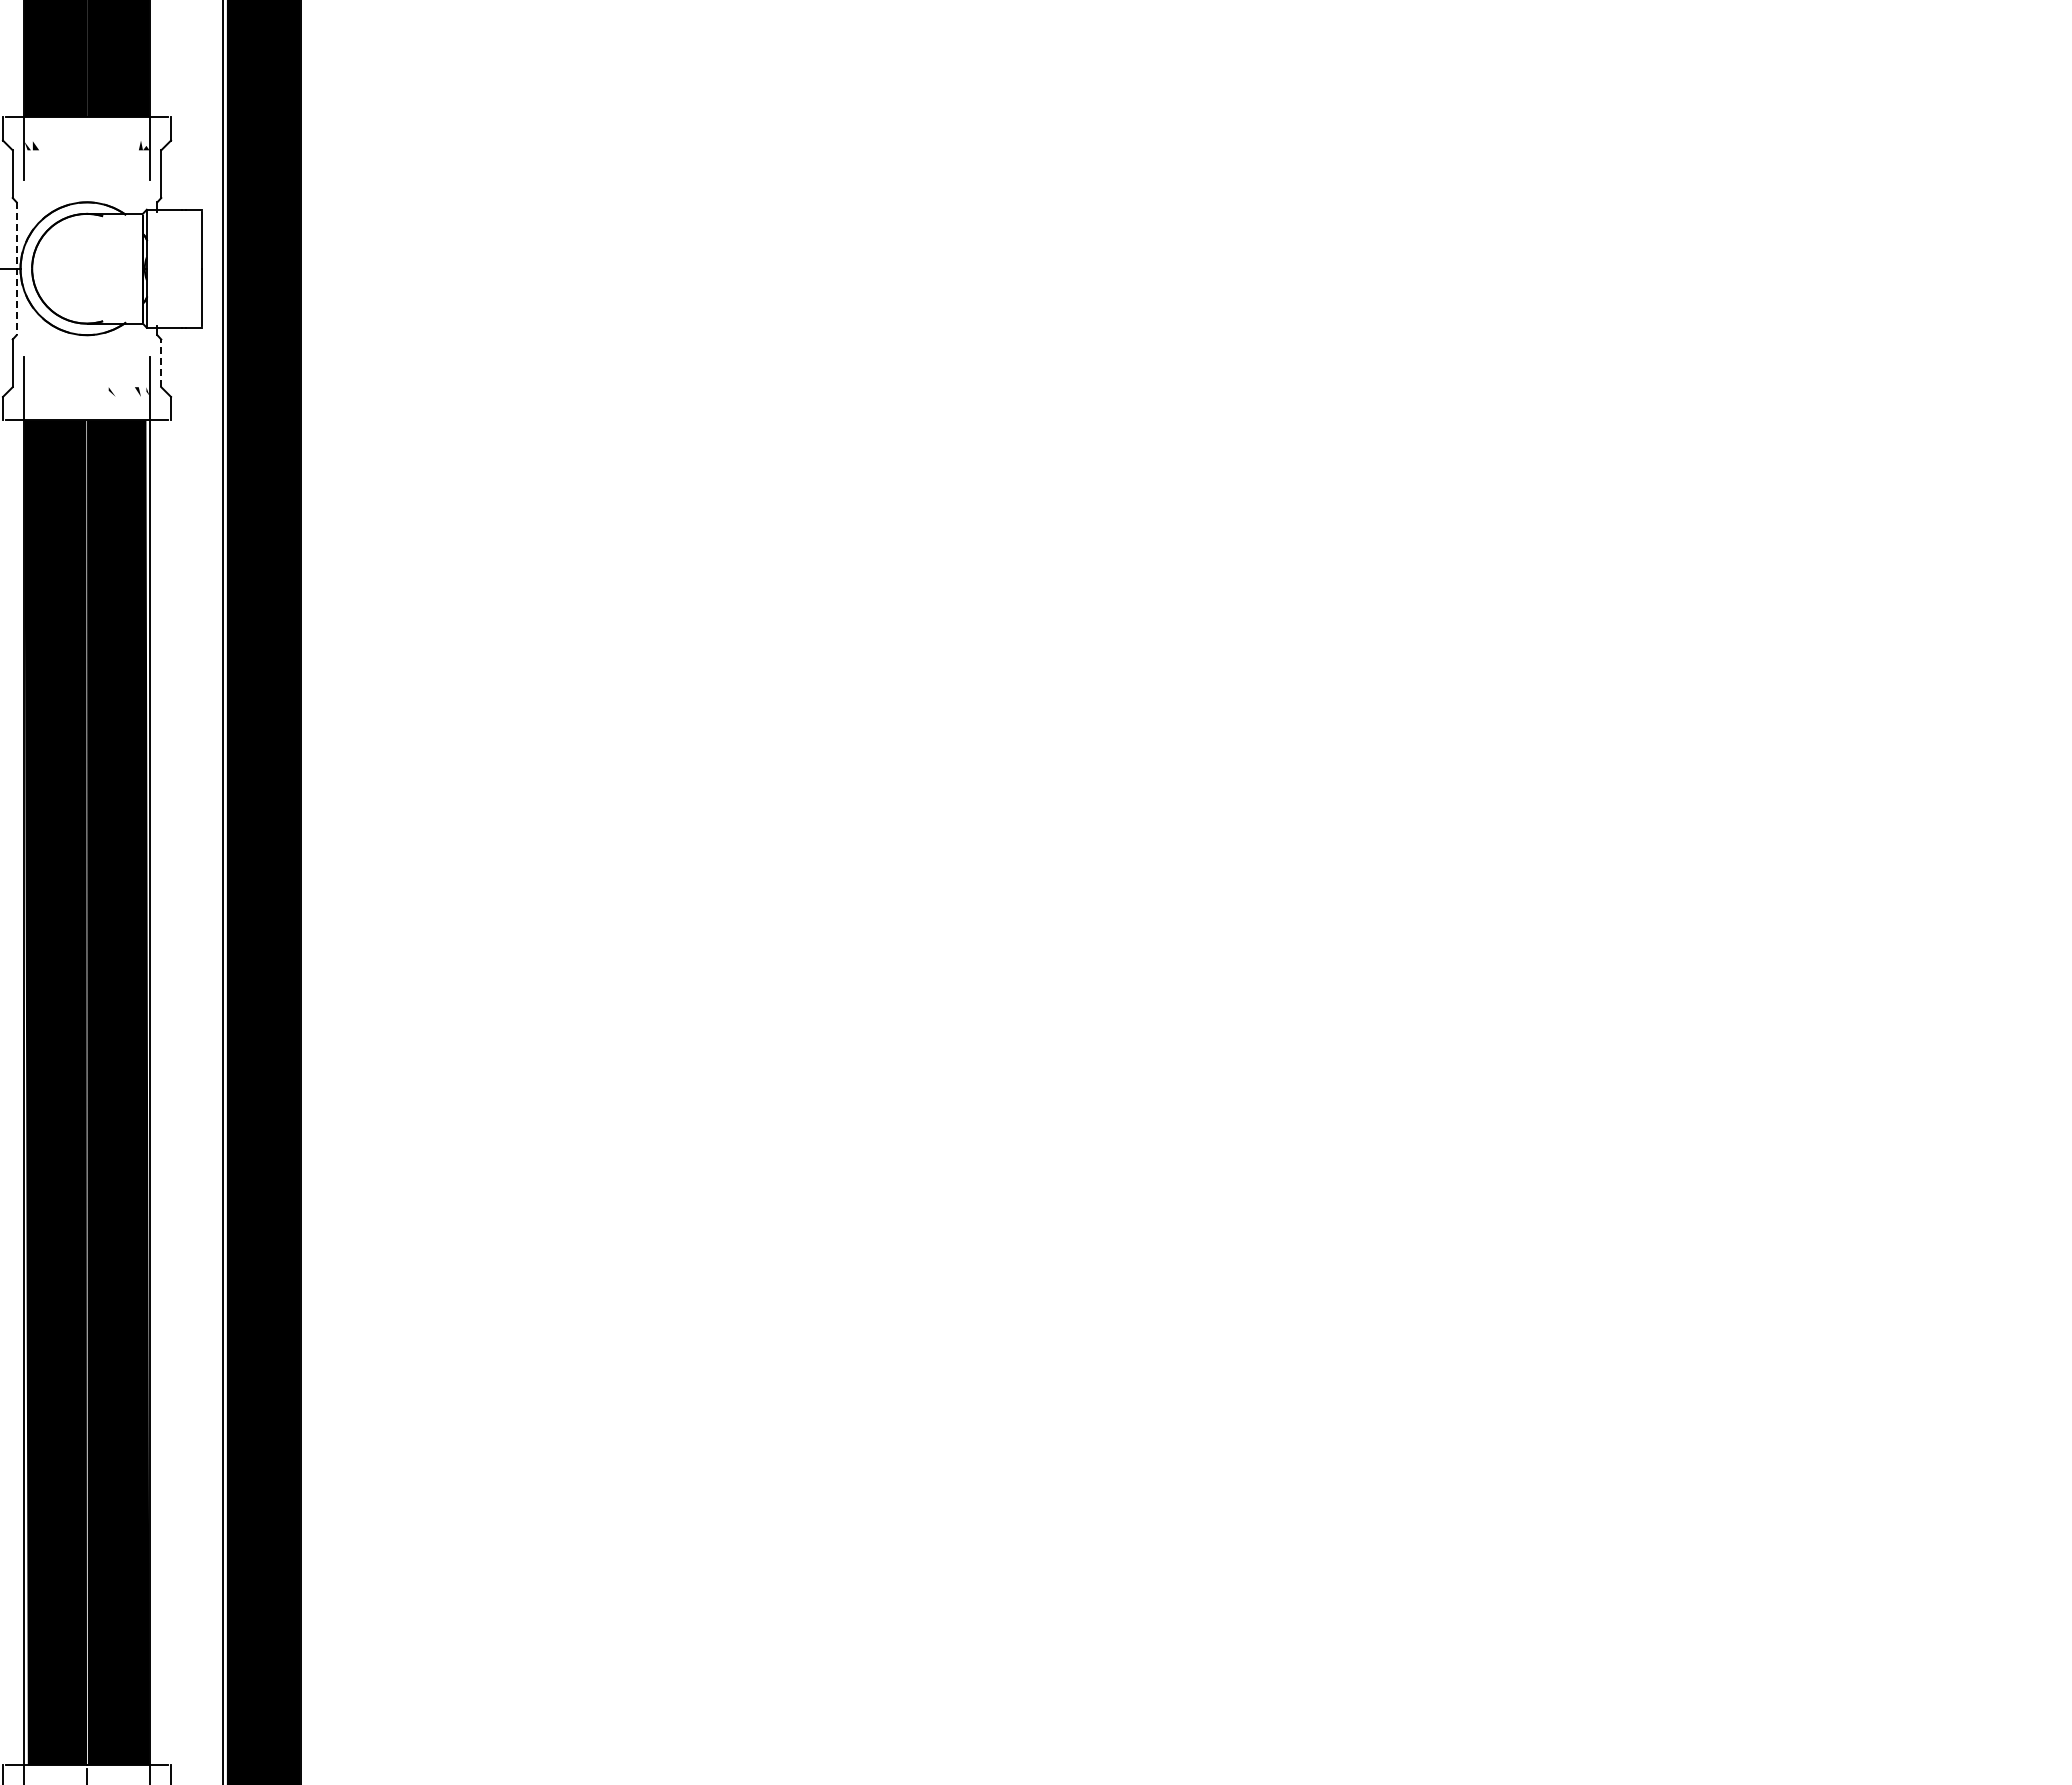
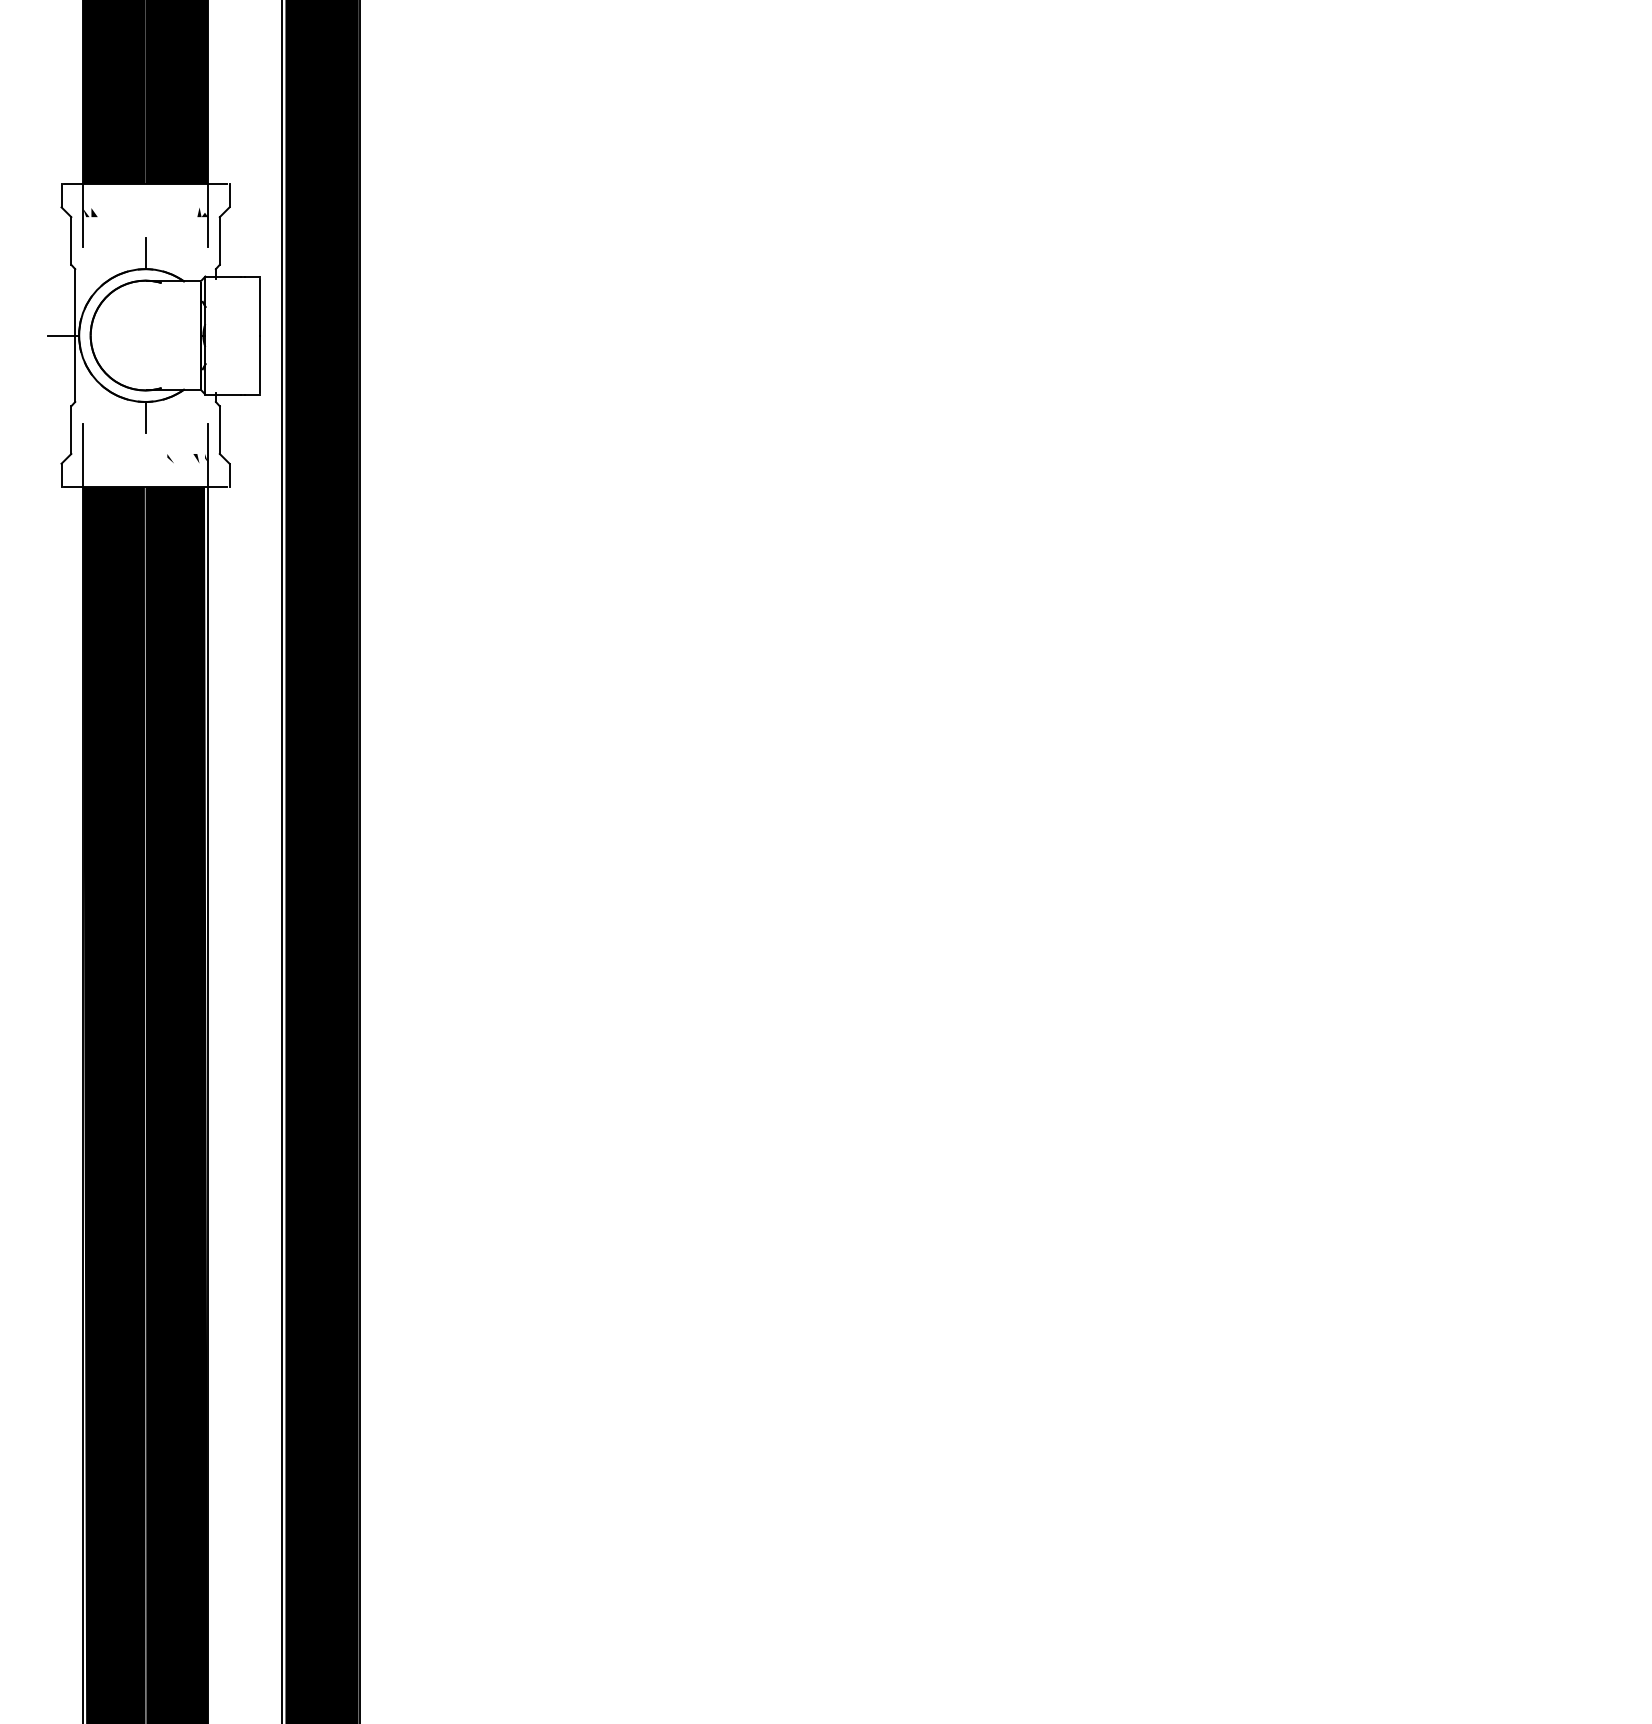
line: (87, 186) -> (146, 253), added
line: (16, 269) -> (75, 336), dashed -> solid
line: (87, 350) -> (146, 417), added
line: (161, 363) -> (220, 430), dashed -> solid

